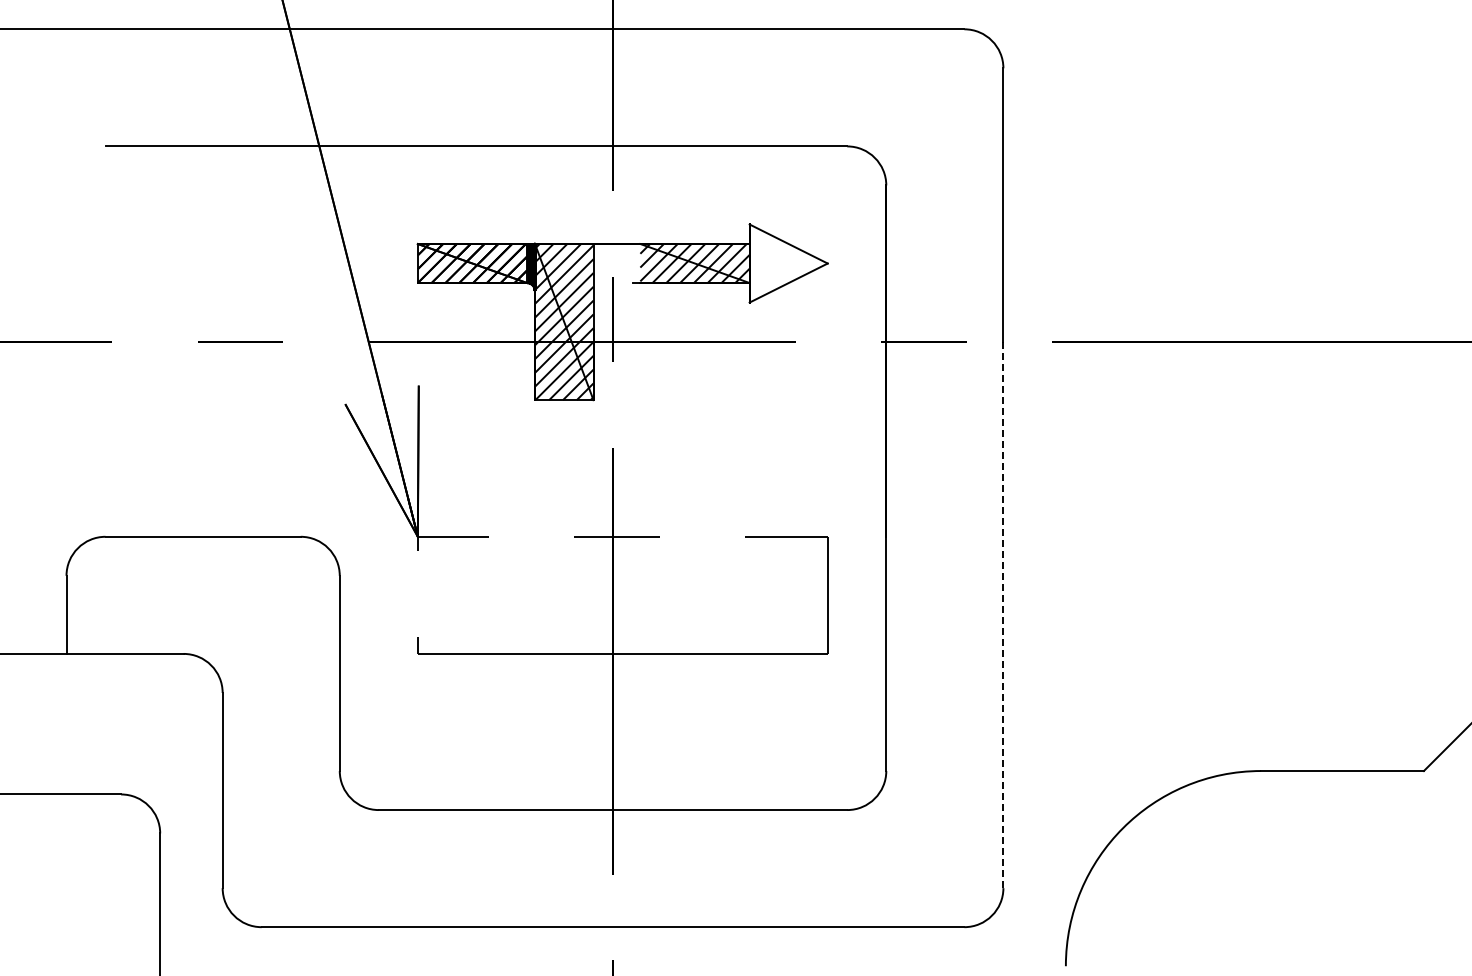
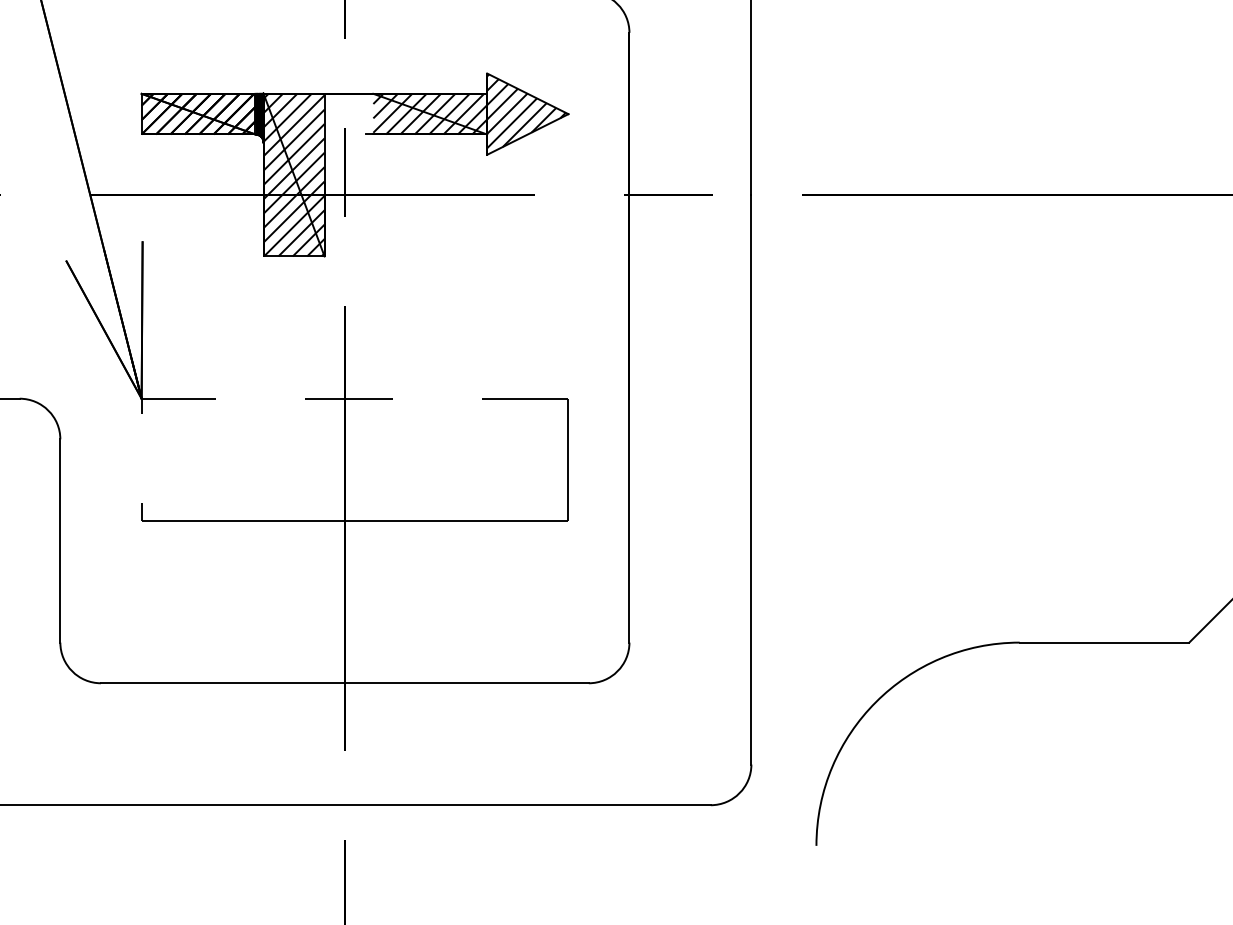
hatch: (787, 260) -> (526, 111), added
line: (1003, 615) -> (751, 480), dashed -> solid

